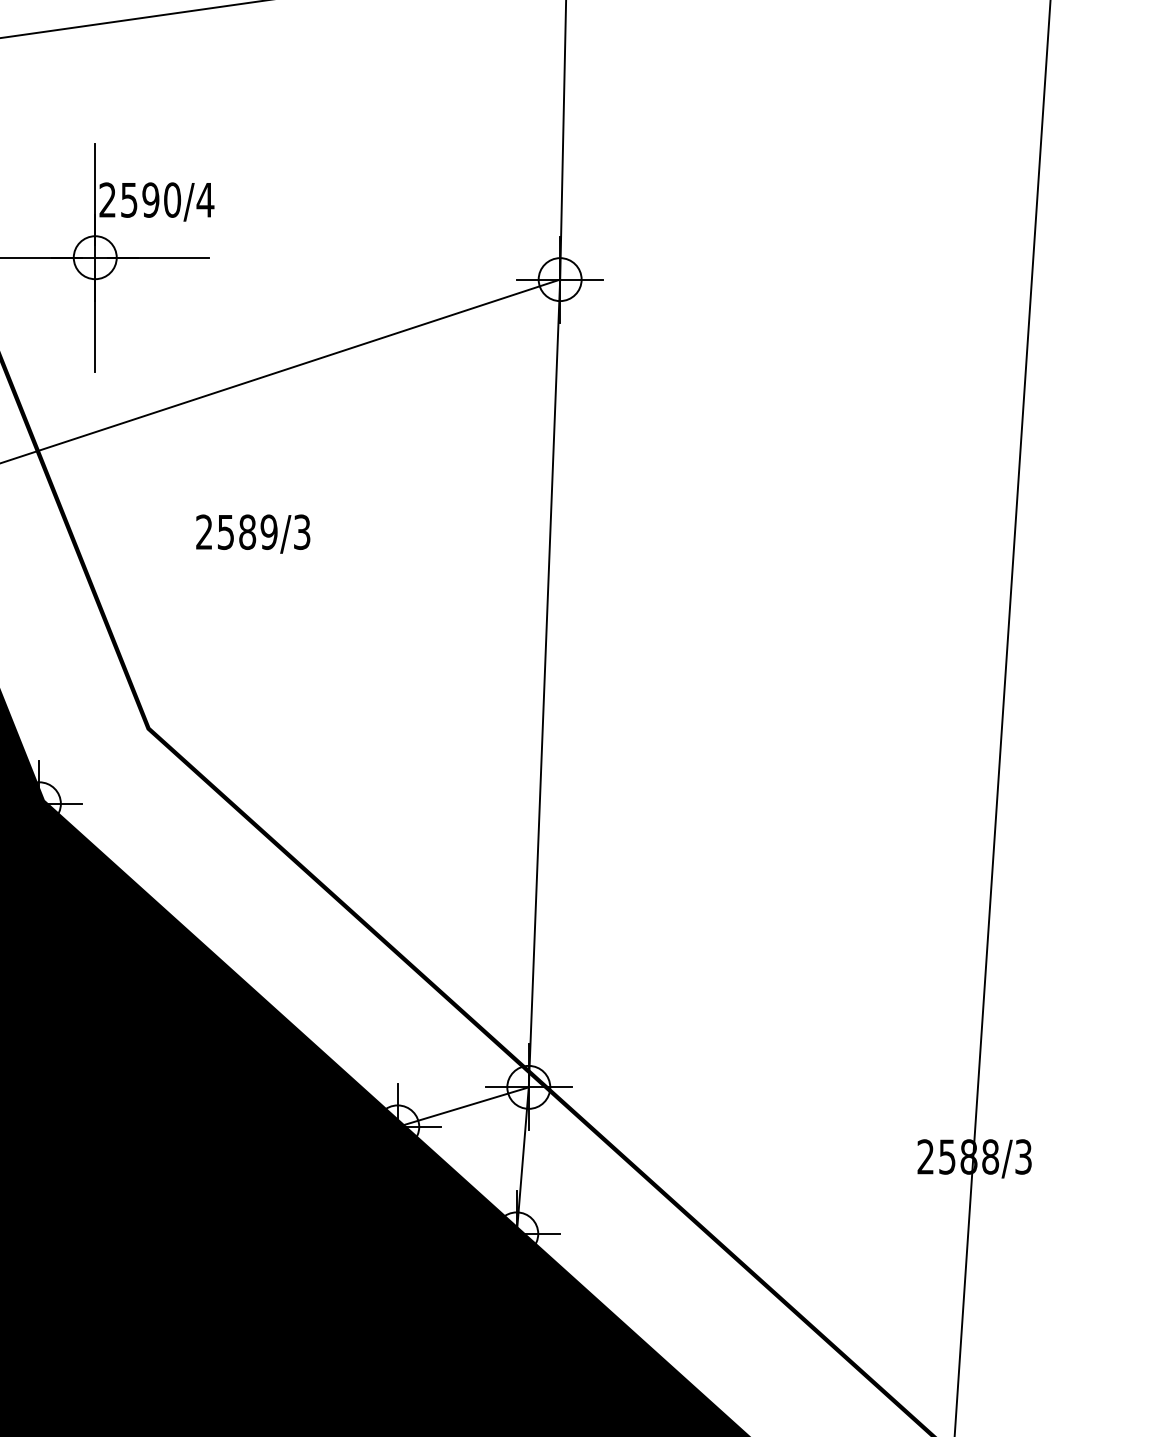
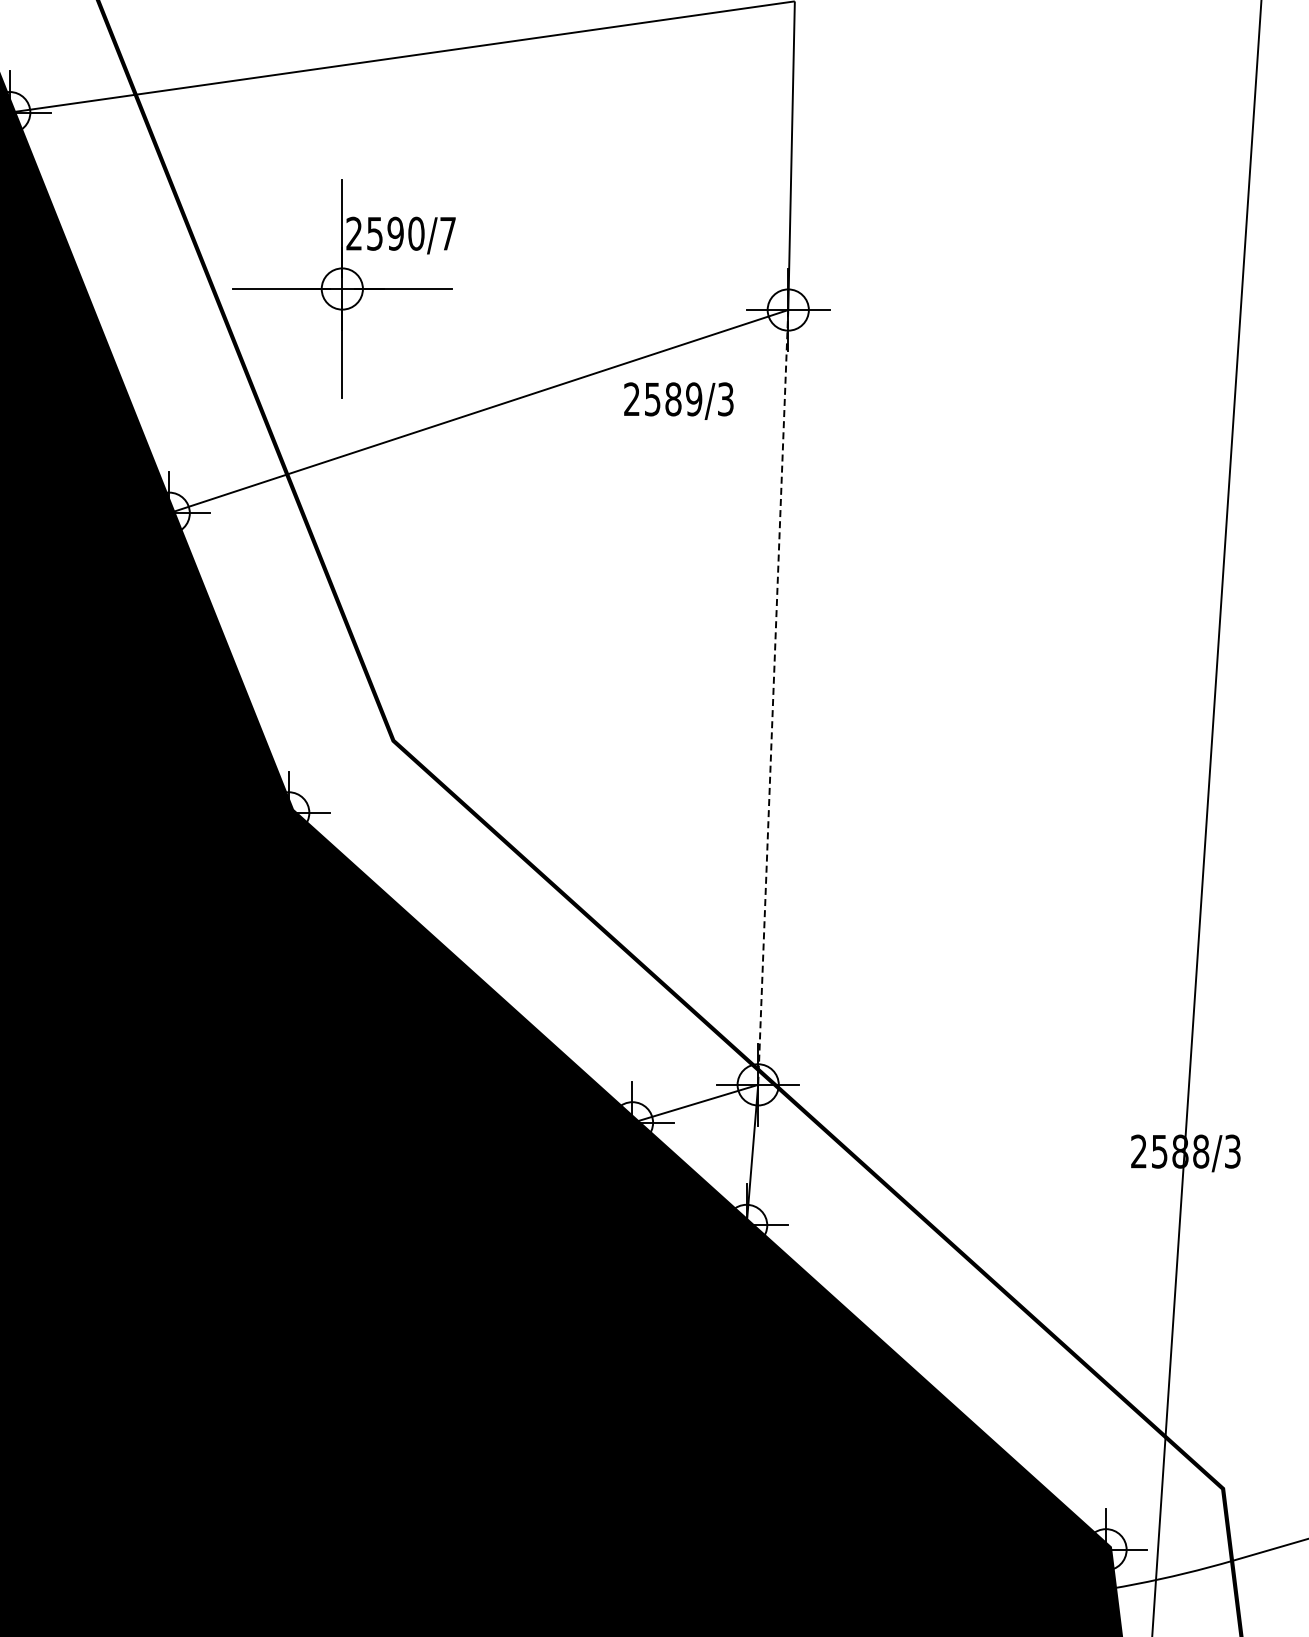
text: (204, 199) -> (447, 233), 2590/4 -> 2590/7
text: (252, 533) -> (678, 400), moved
line: (544, 683) -> (773, 697), solid -> dashed

